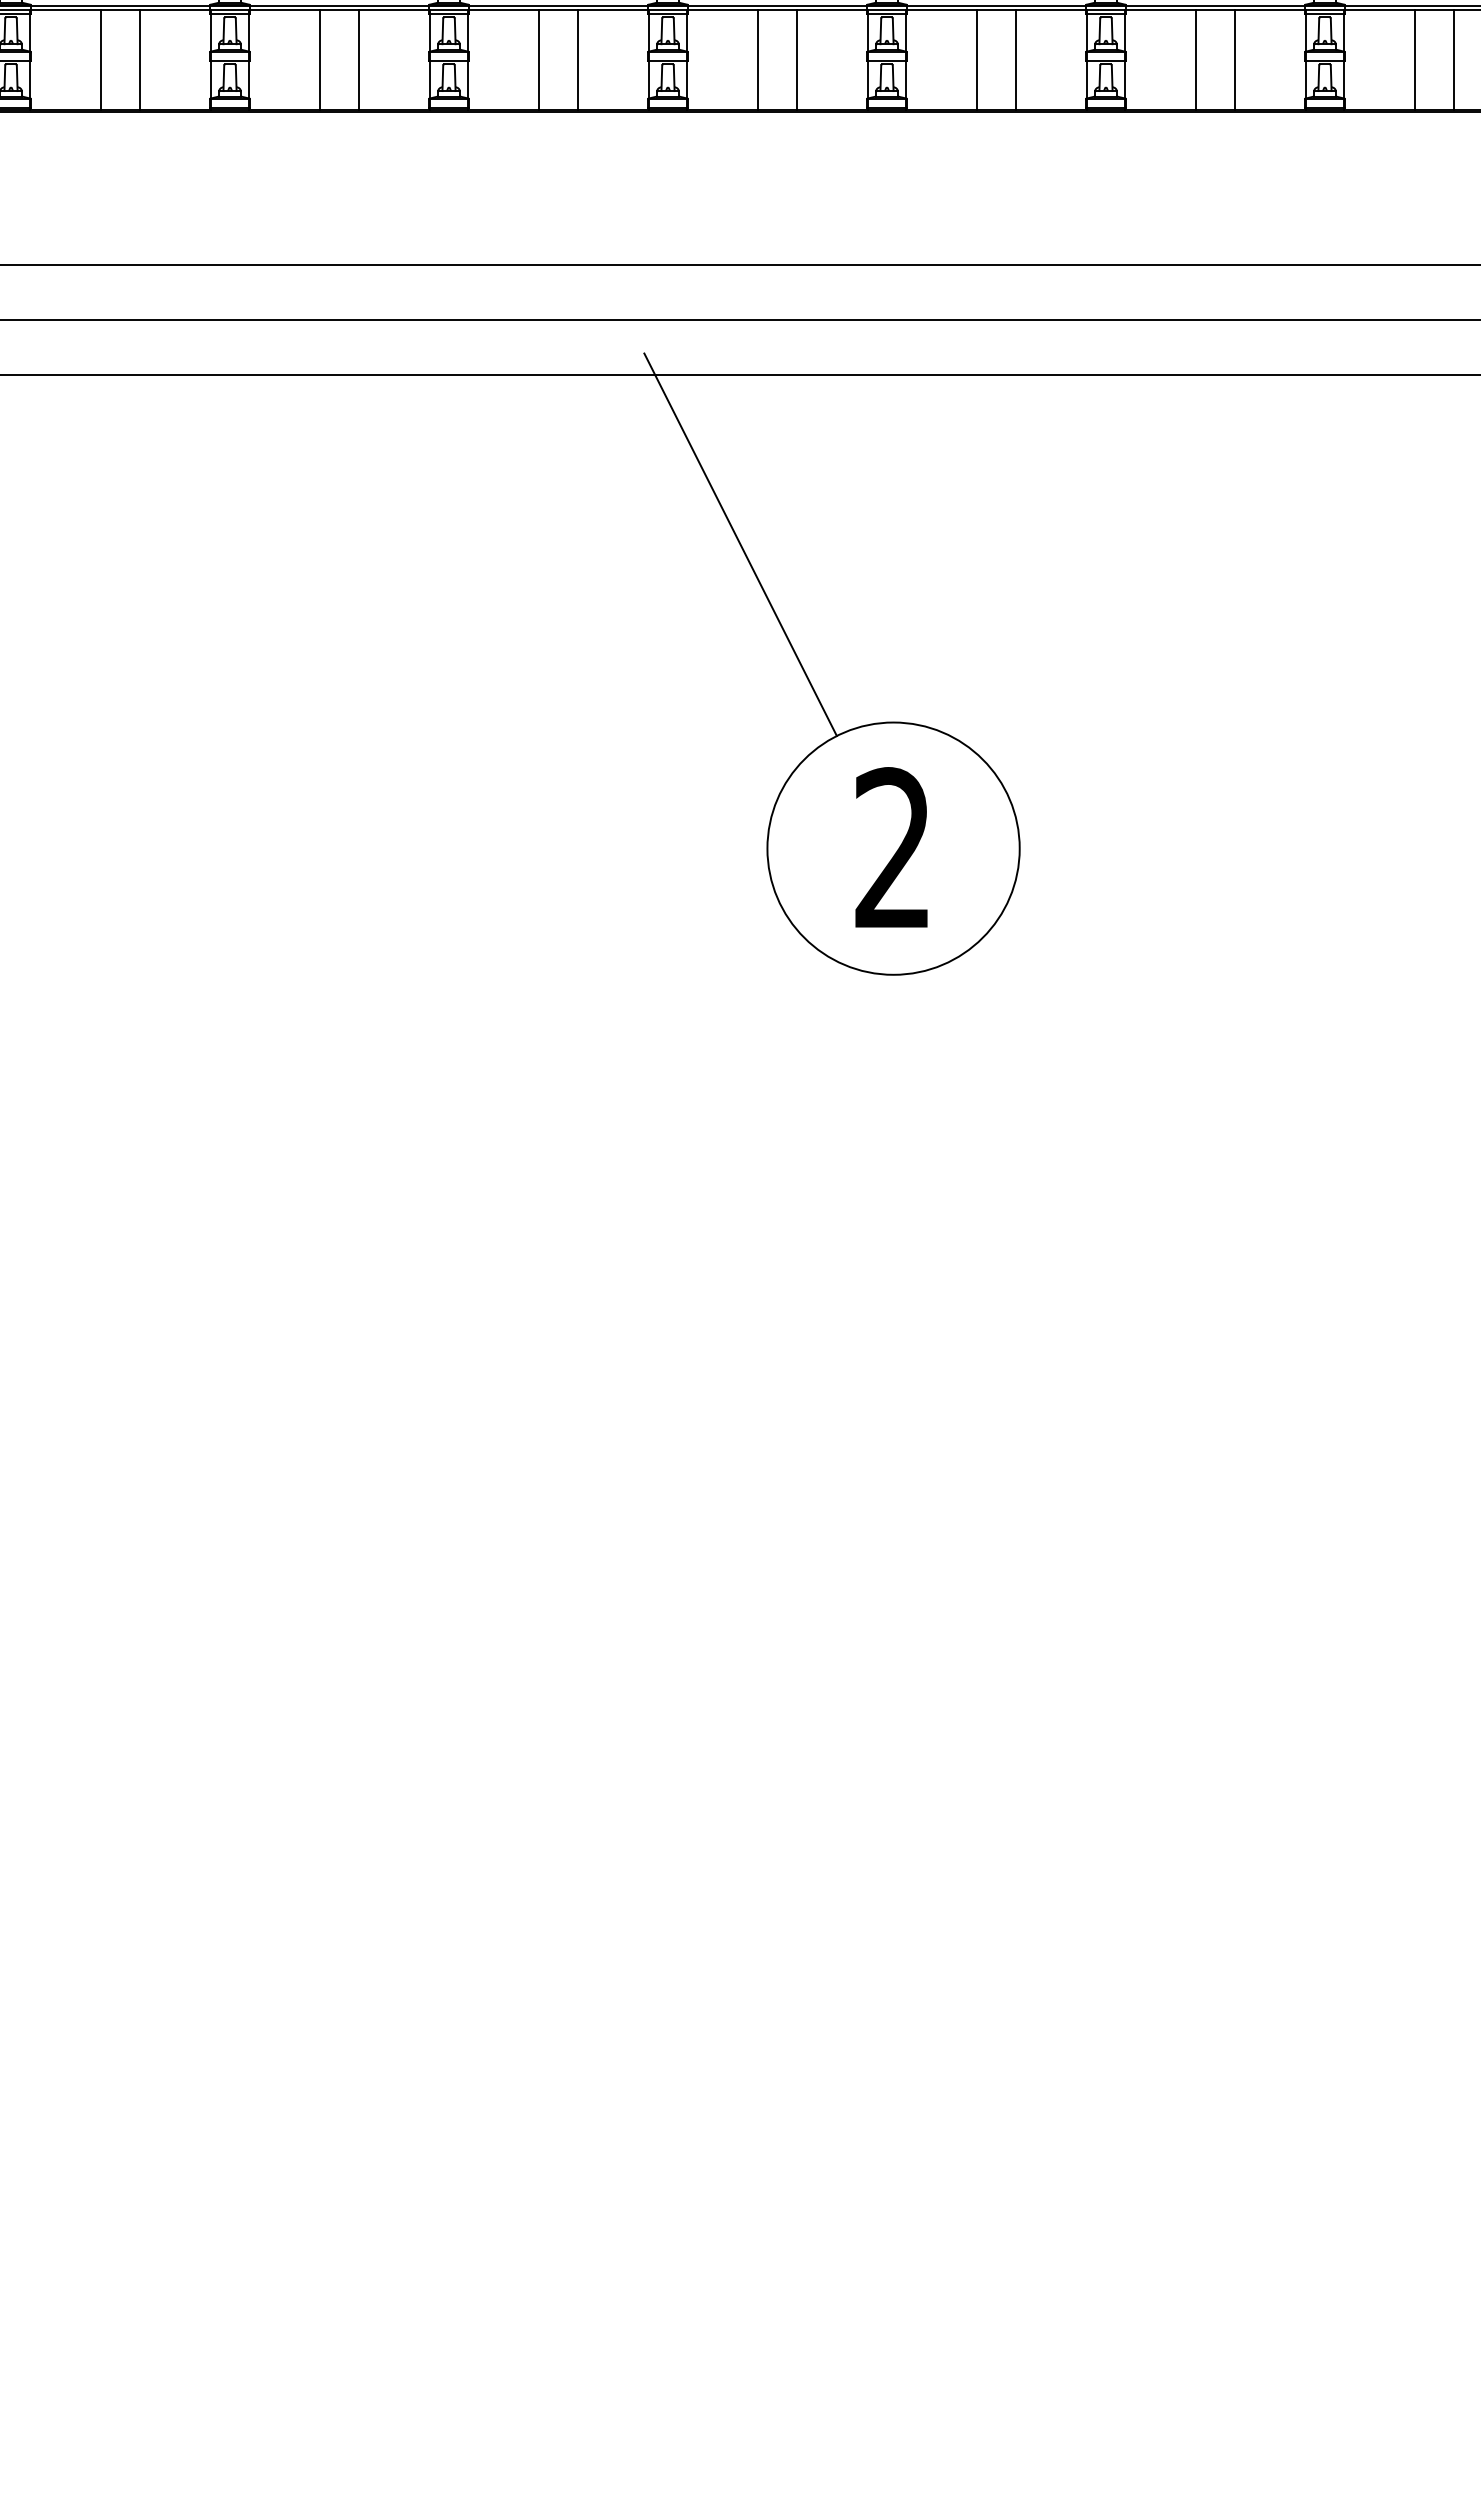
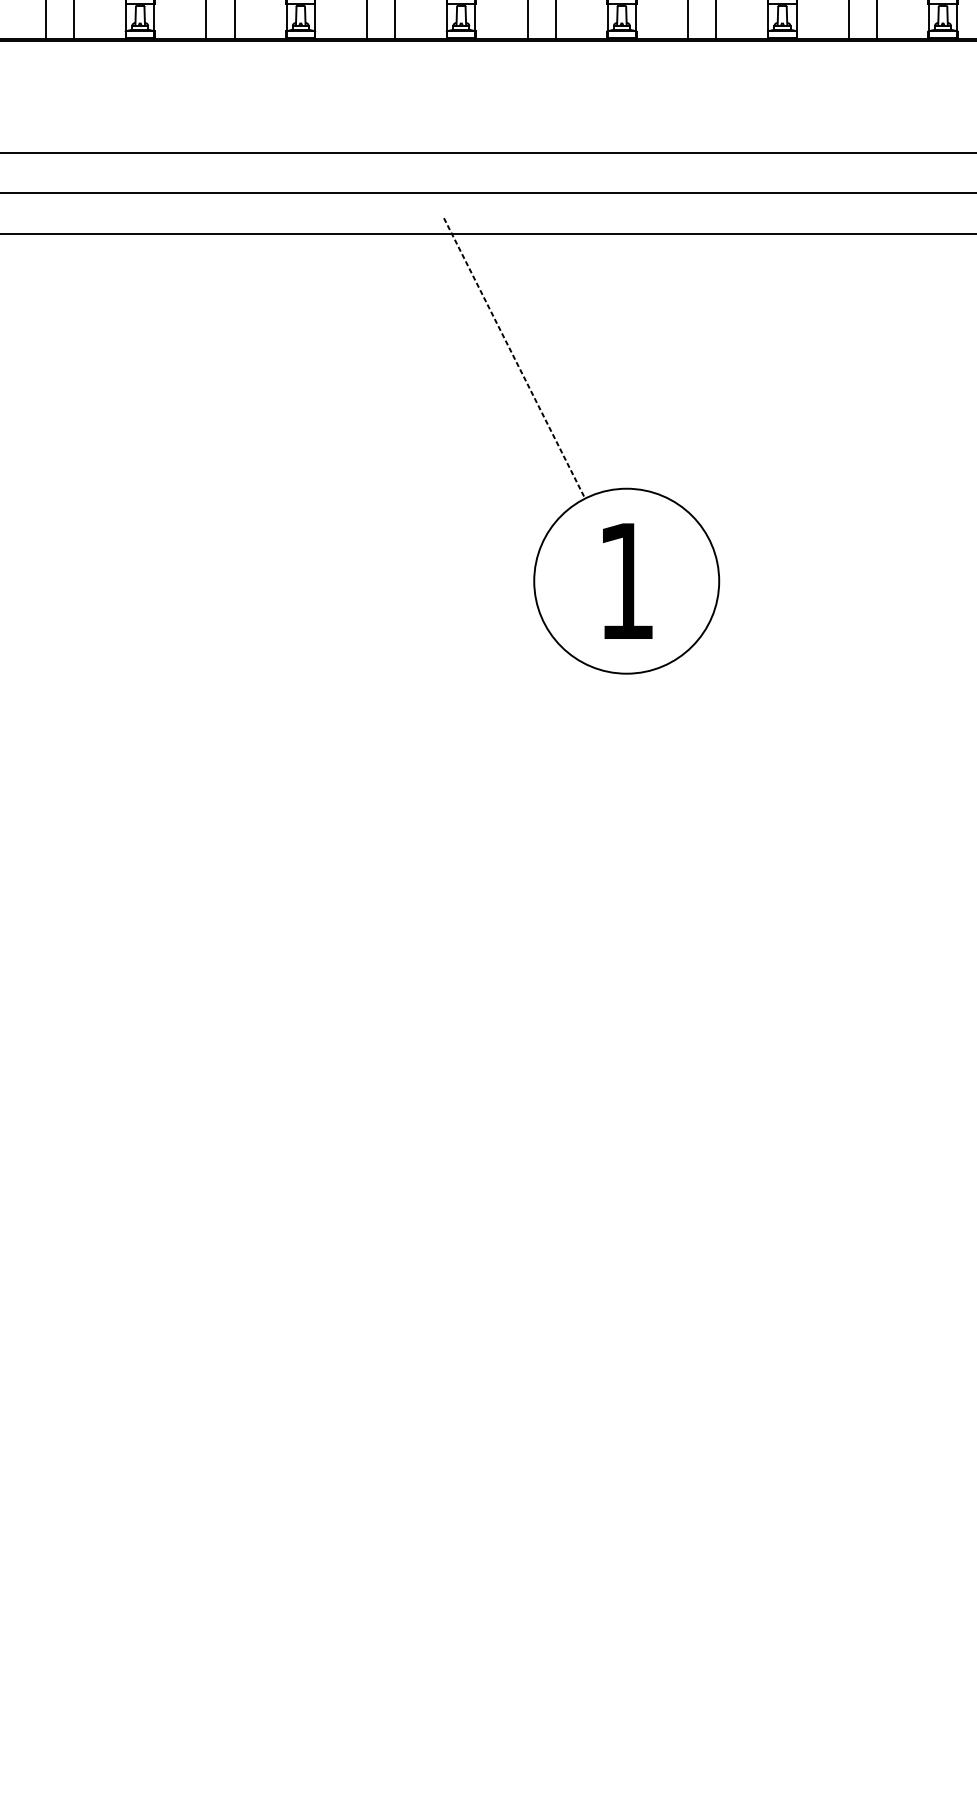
line: (740, 545) -> (514, 358), solid -> dashed
text: (891, 847) -> (625, 580), 2 -> 1

